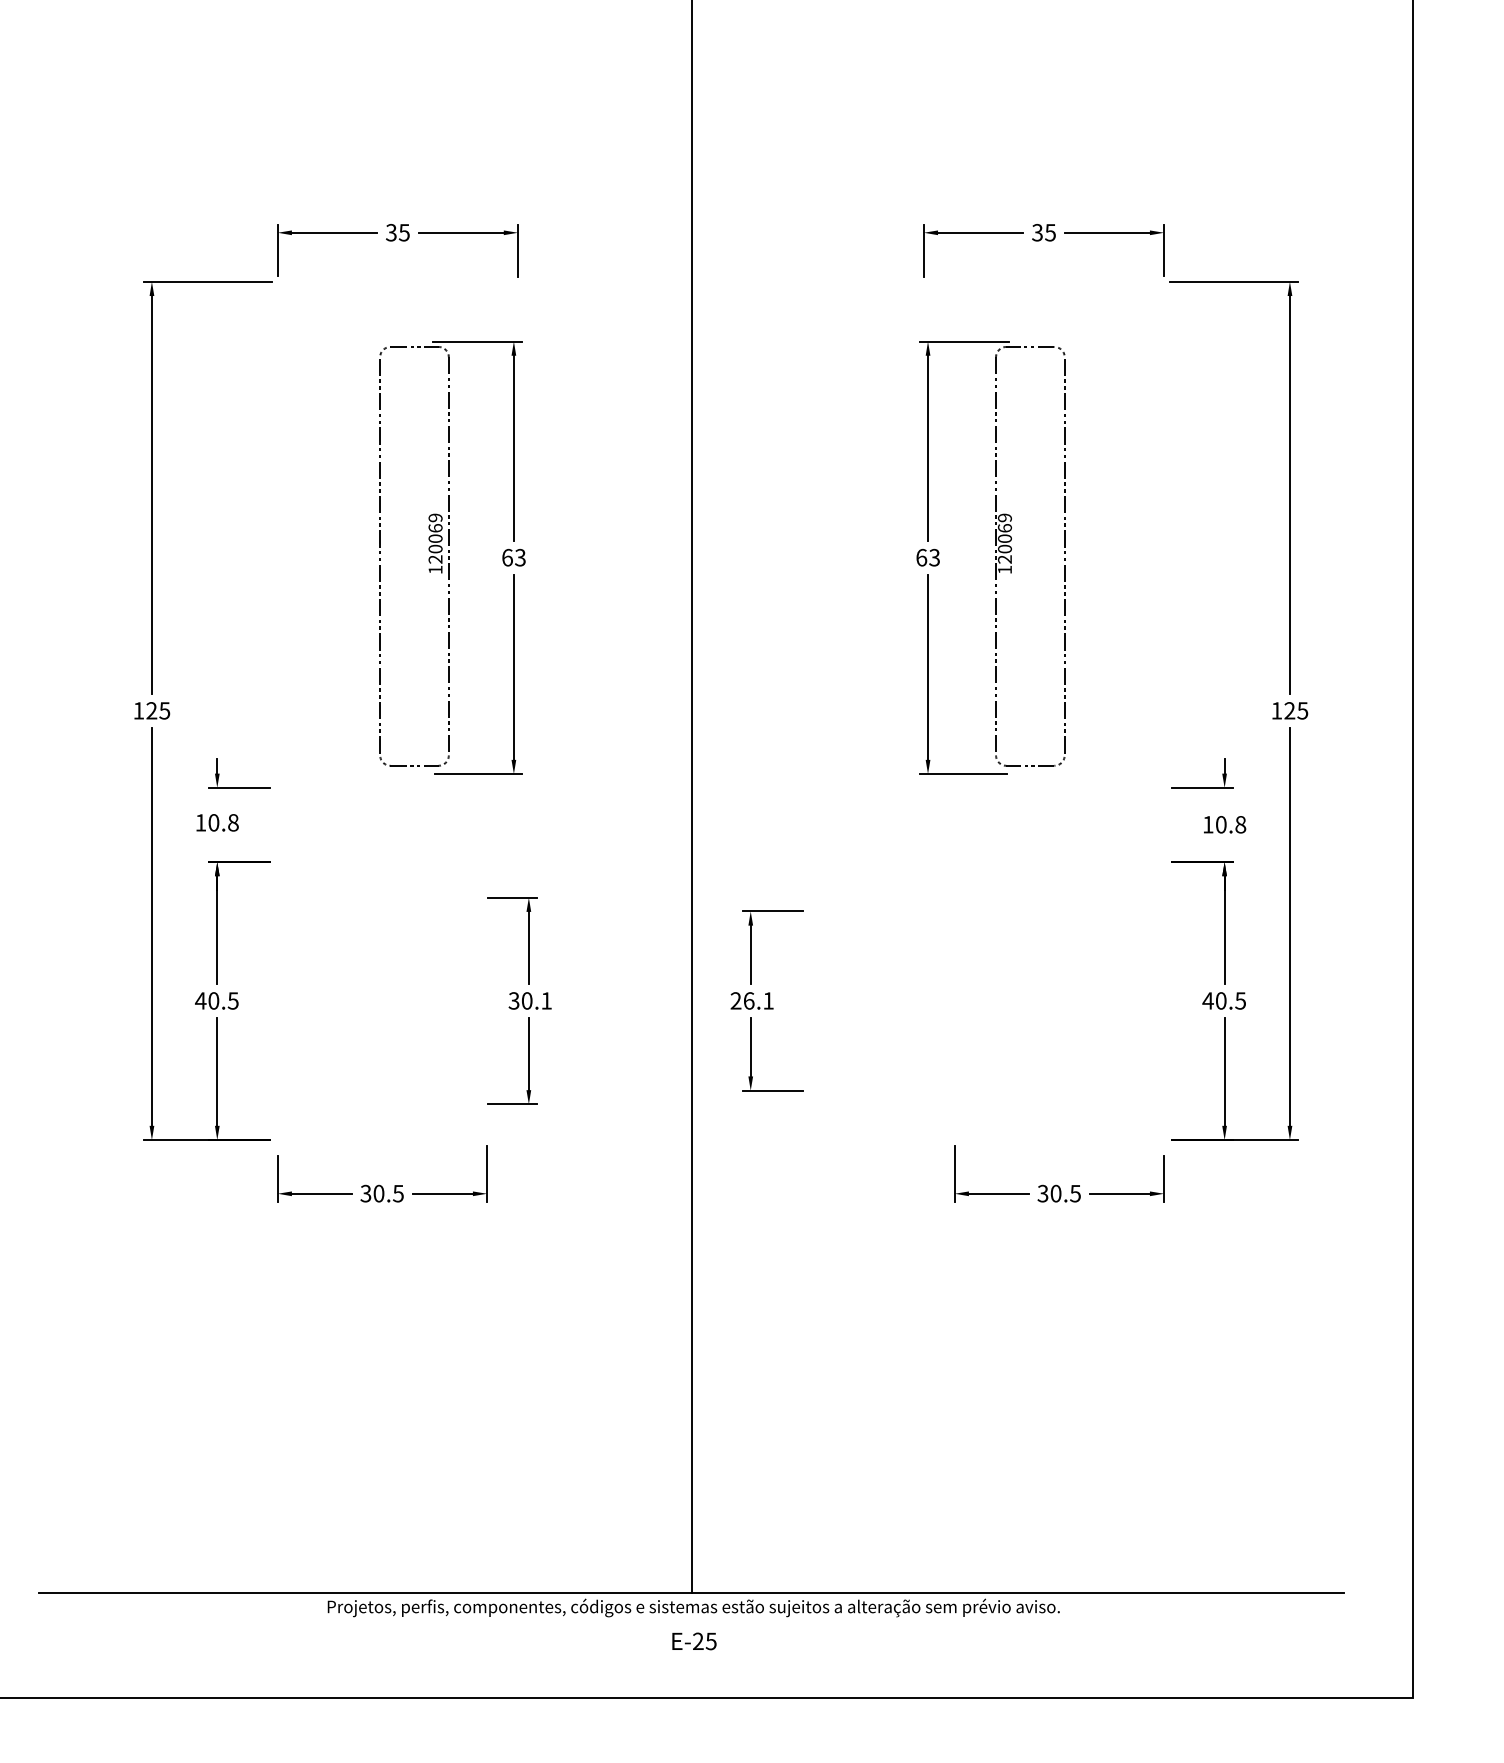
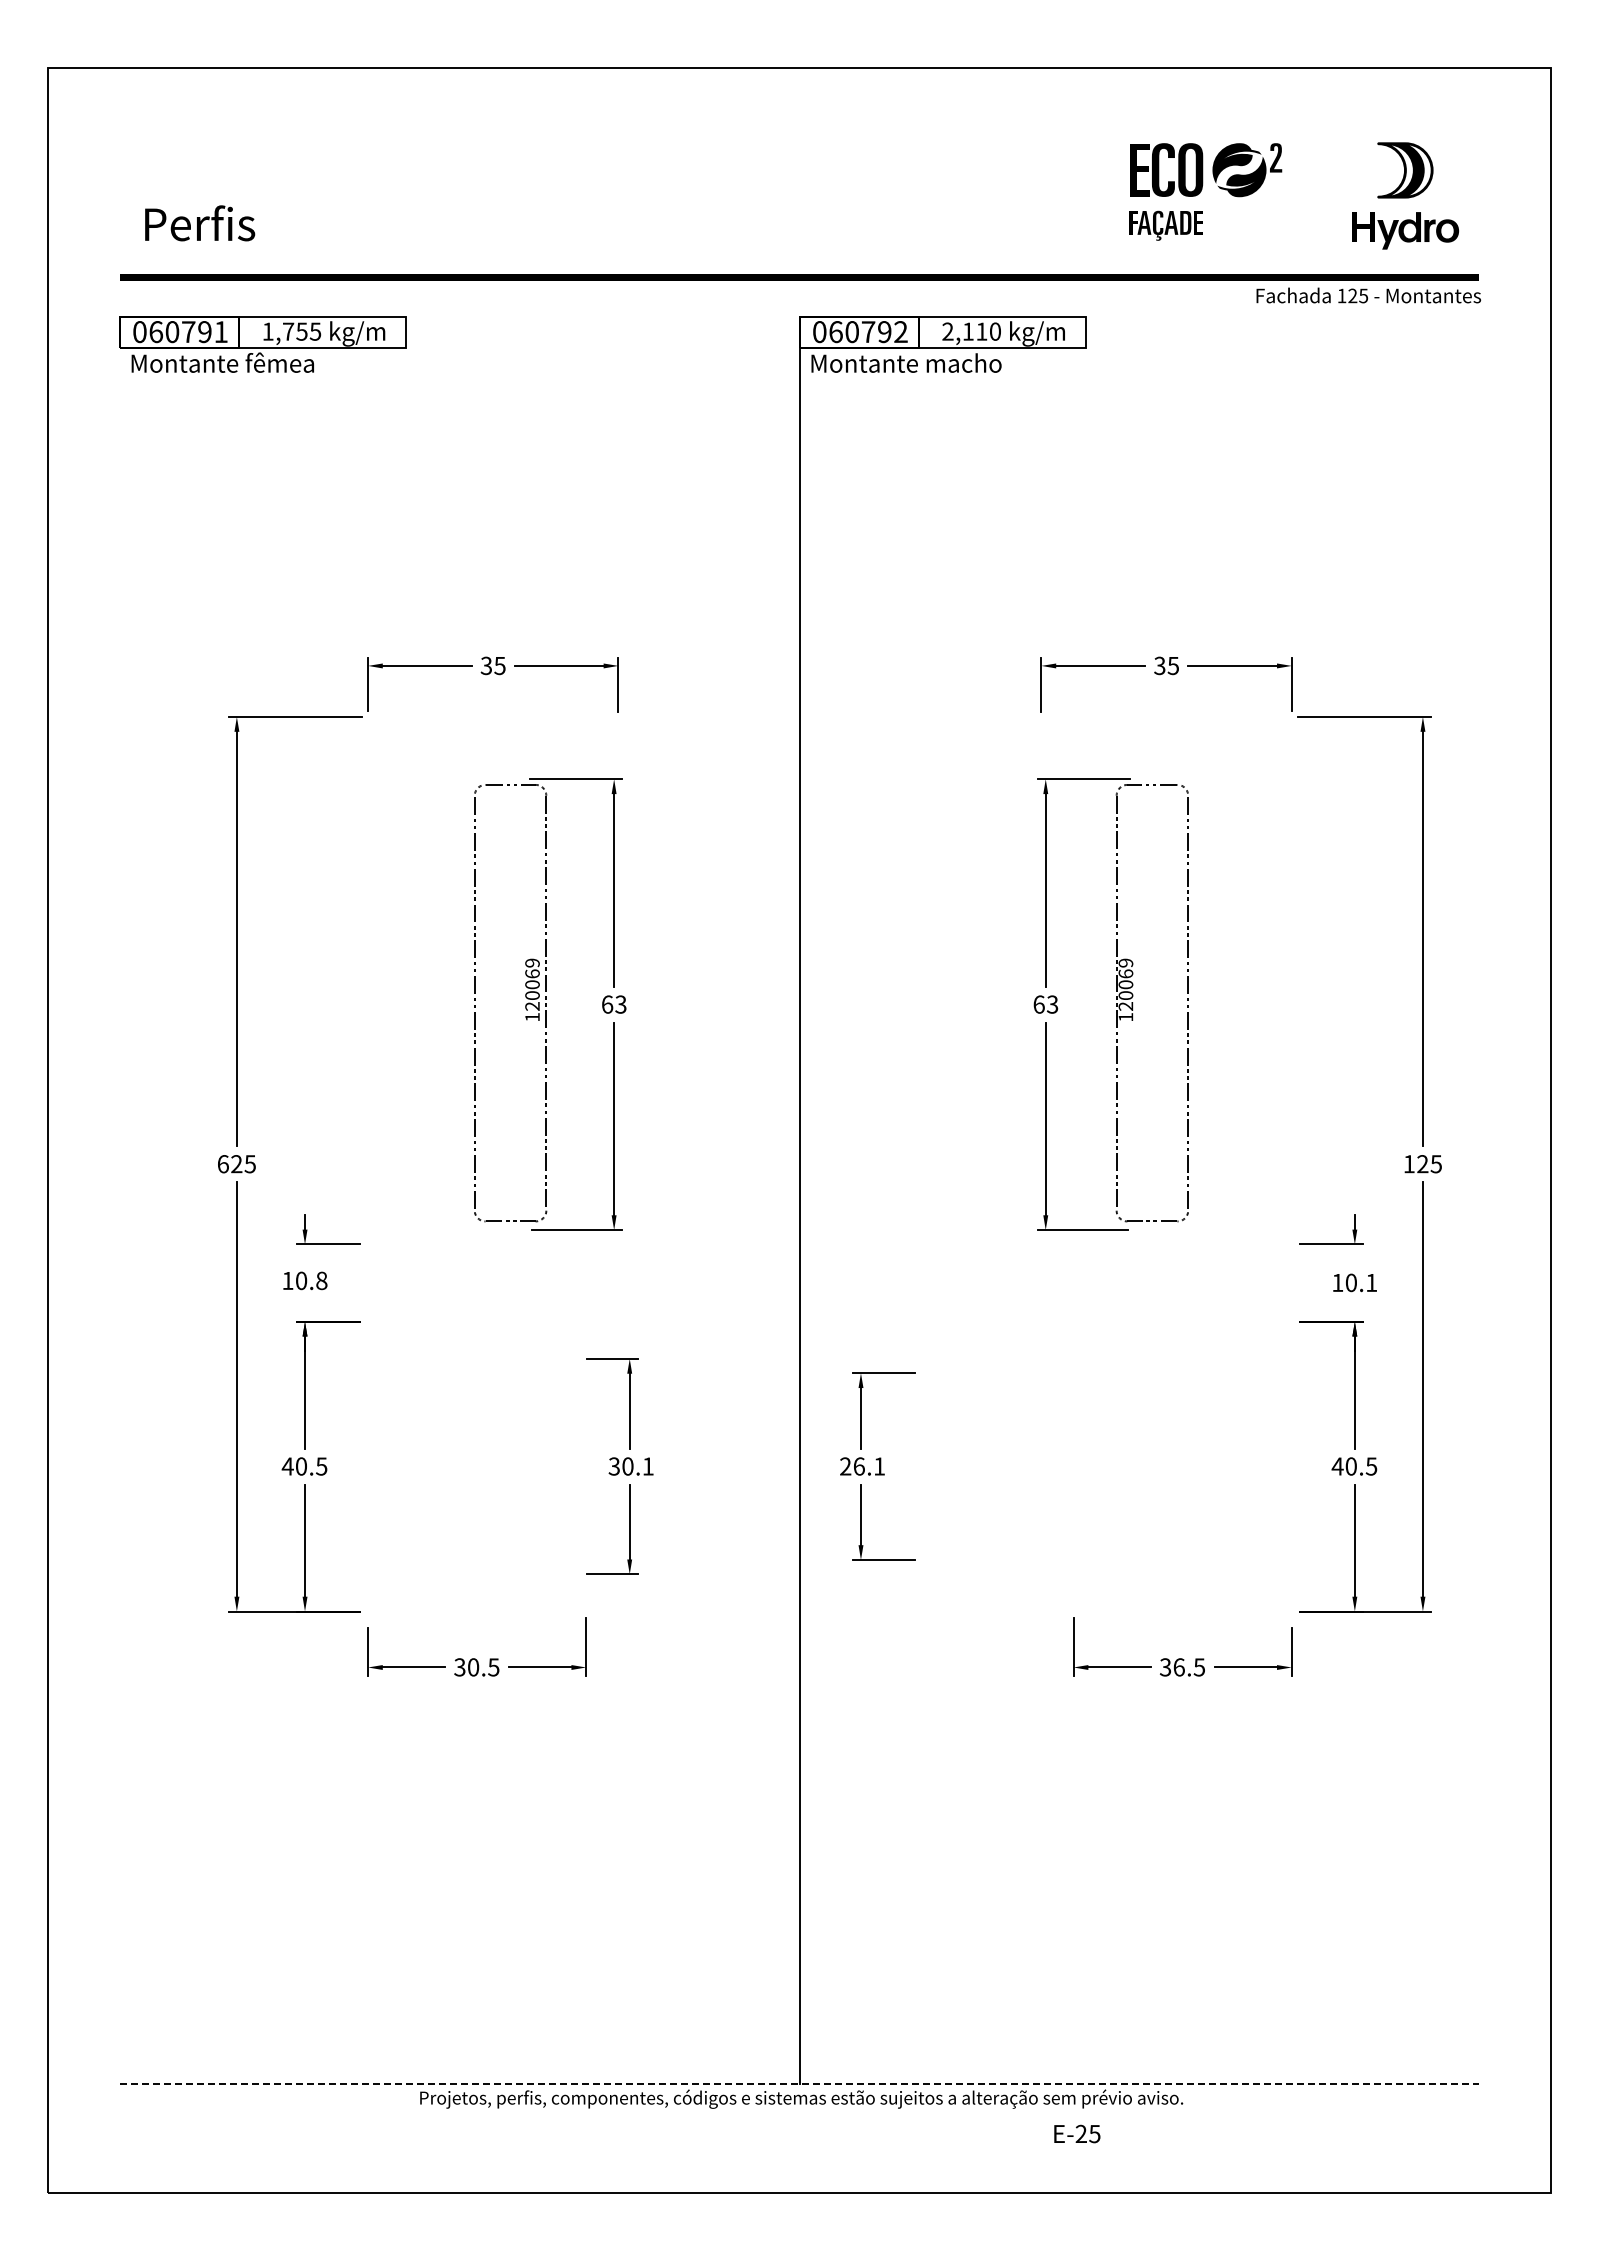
text: (139, 711) -> (223, 1164), 125 -> 625
text: (1240, 824) -> (1371, 1282), 10.8 -> 10.1
text: (1055, 1193) -> (1178, 1667), 30.5 -> 36.5
line: (691, 1593) -> (799, 2084), solid -> dashed
text: (694, 1640) -> (1077, 2133), moved

